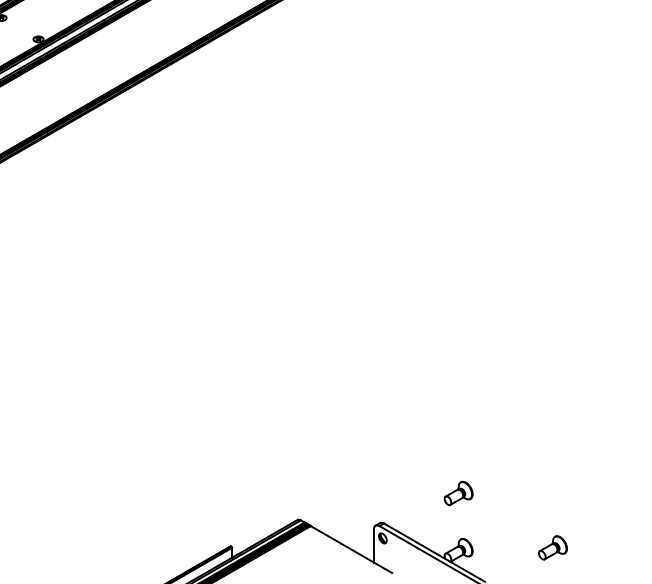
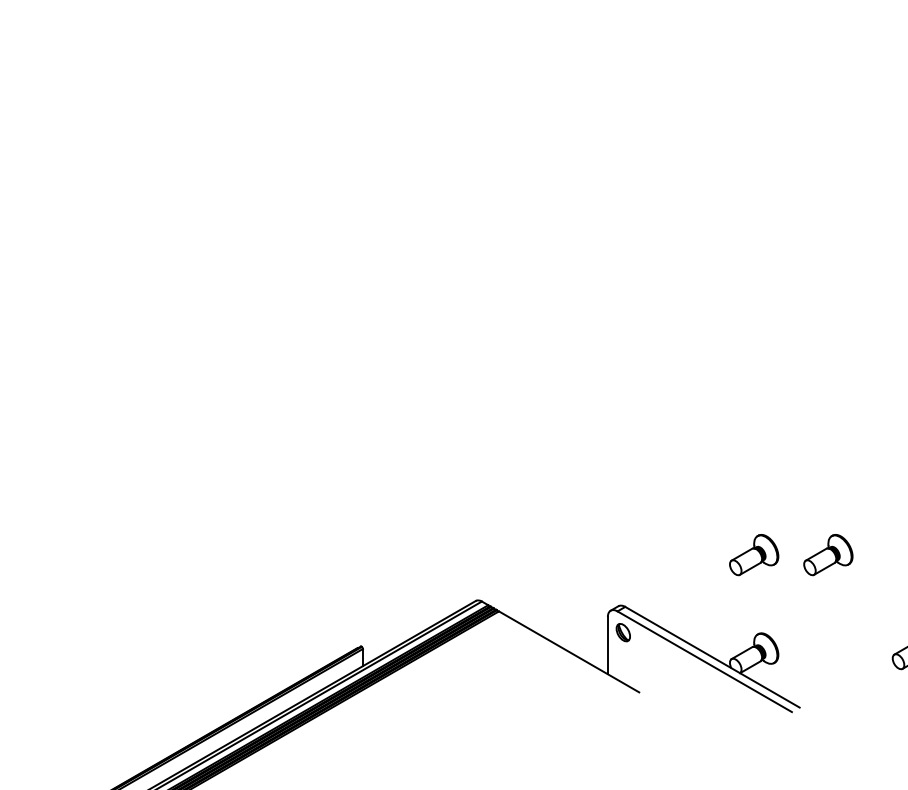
part: (501, 492) -> (828, 553), added

